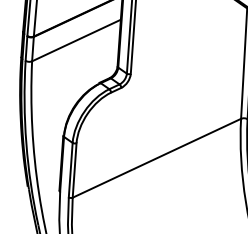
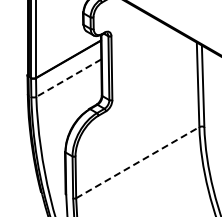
line: (76, 40) -> (68, 78), solid -> dashed
line: (157, 158) -> (138, 162), solid -> dashed

